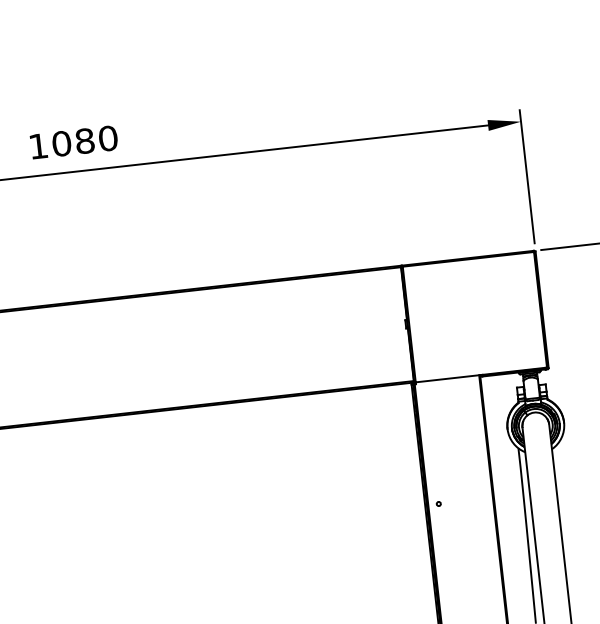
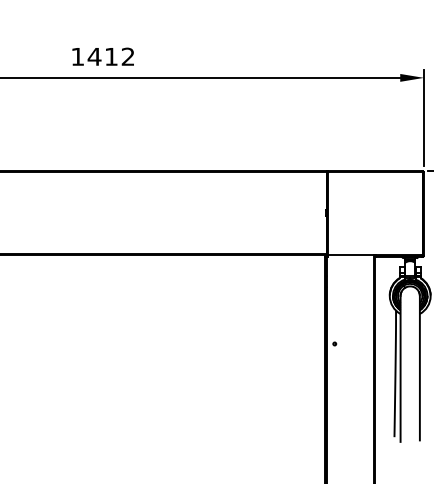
text: (83, 140) -> (110, 56), 1080 -> 1412

